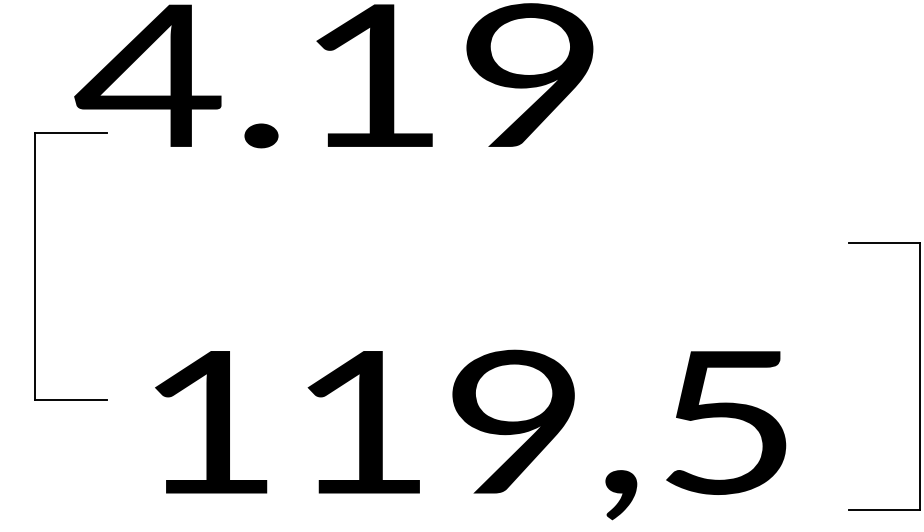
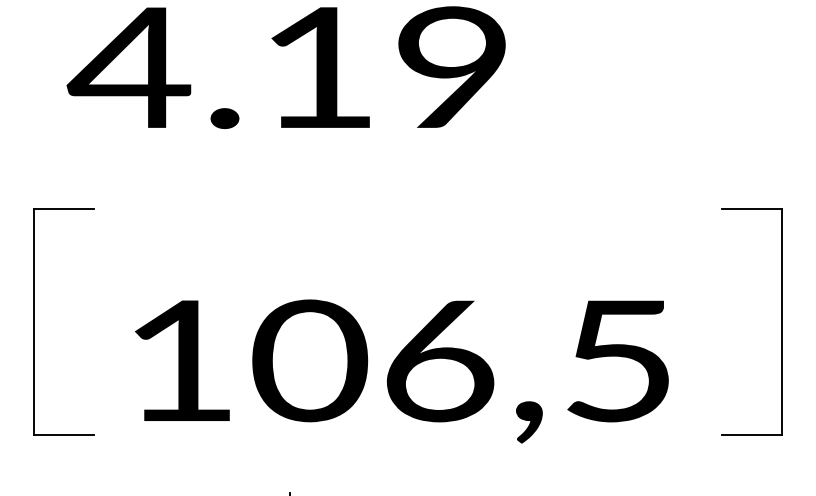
part: (36, 265) -> (34, 321), moved
text: (437, 421) -> (373, 360), 119,5 -> 106,5

